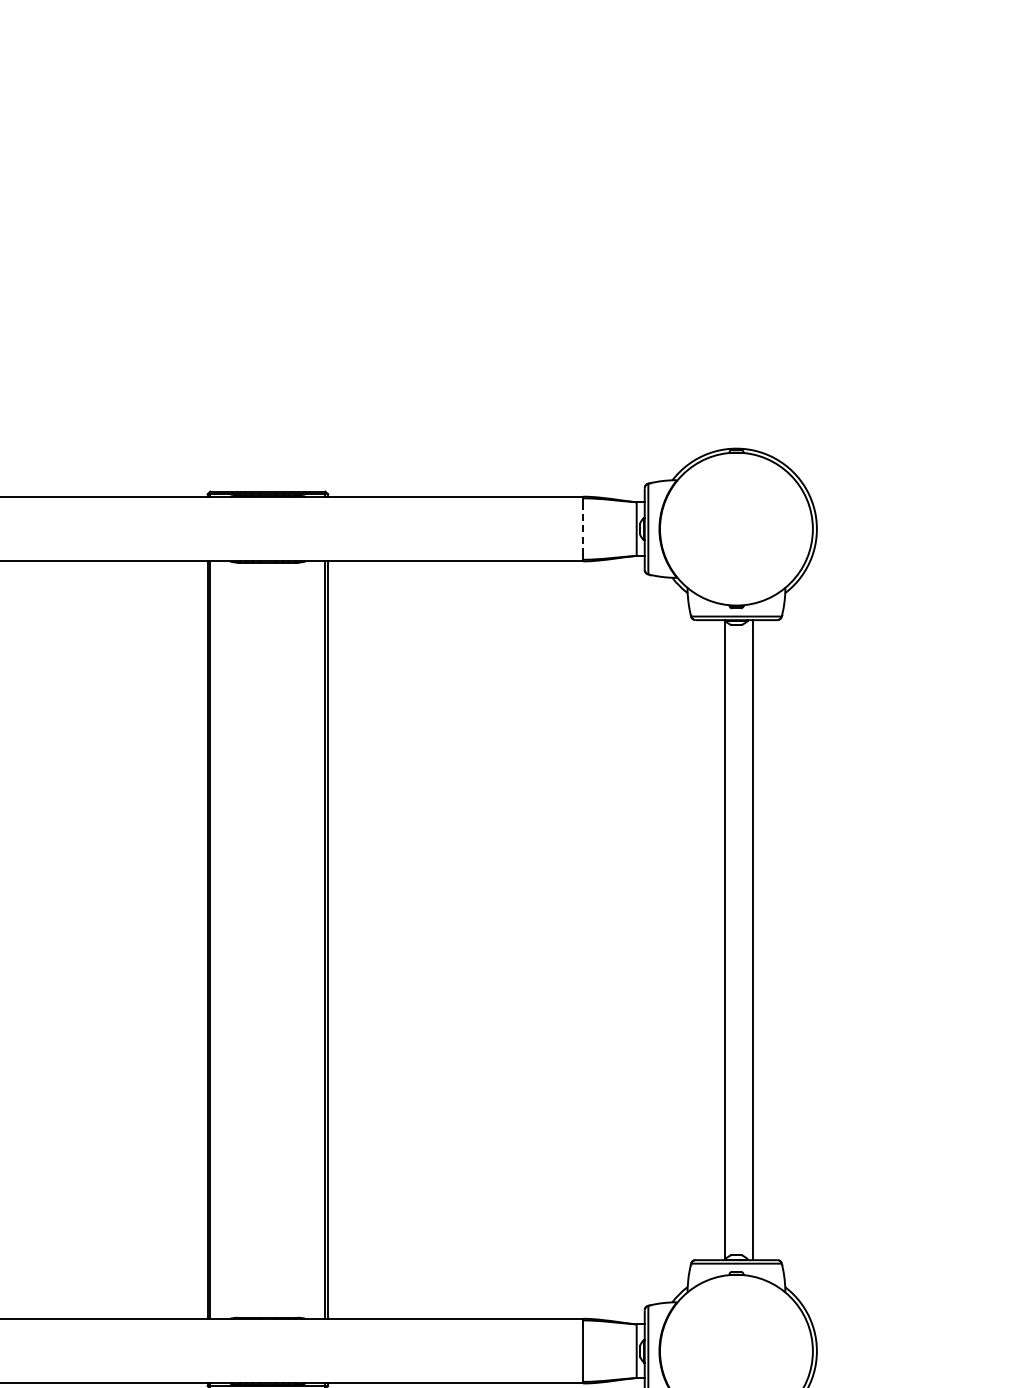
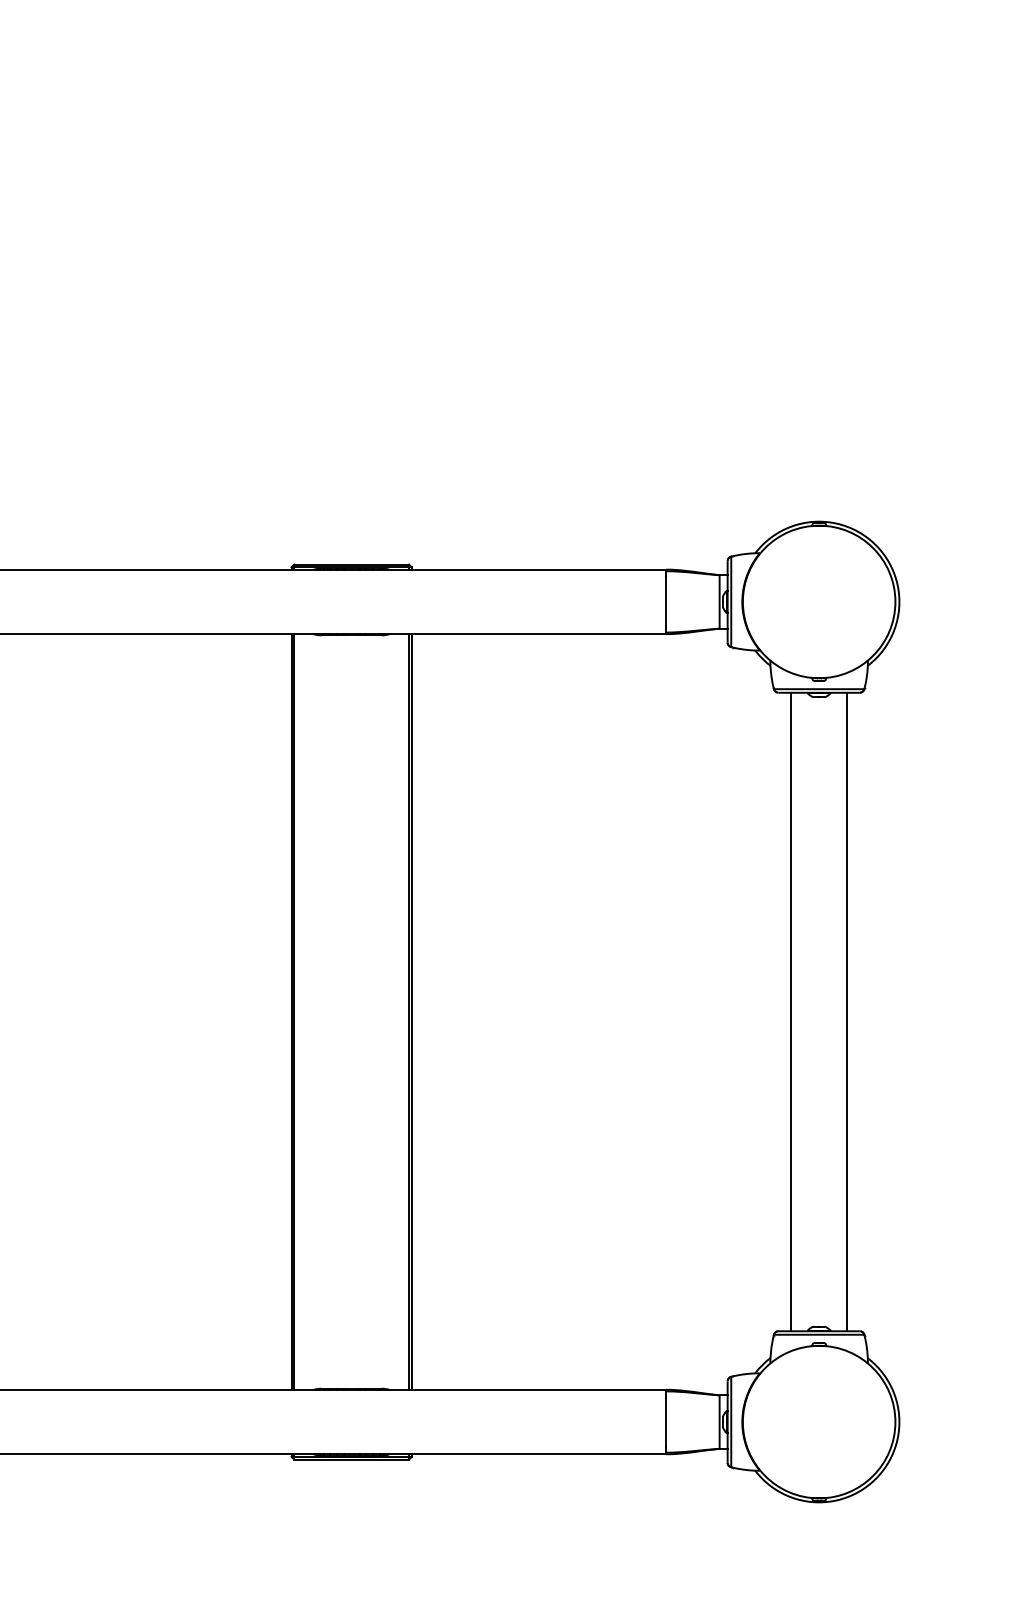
line: (583, 528) -> (666, 601), dashed -> solid
line: (724, 939) -> (847, 1011), moved
line: (752, 939) -> (790, 1011), moved

